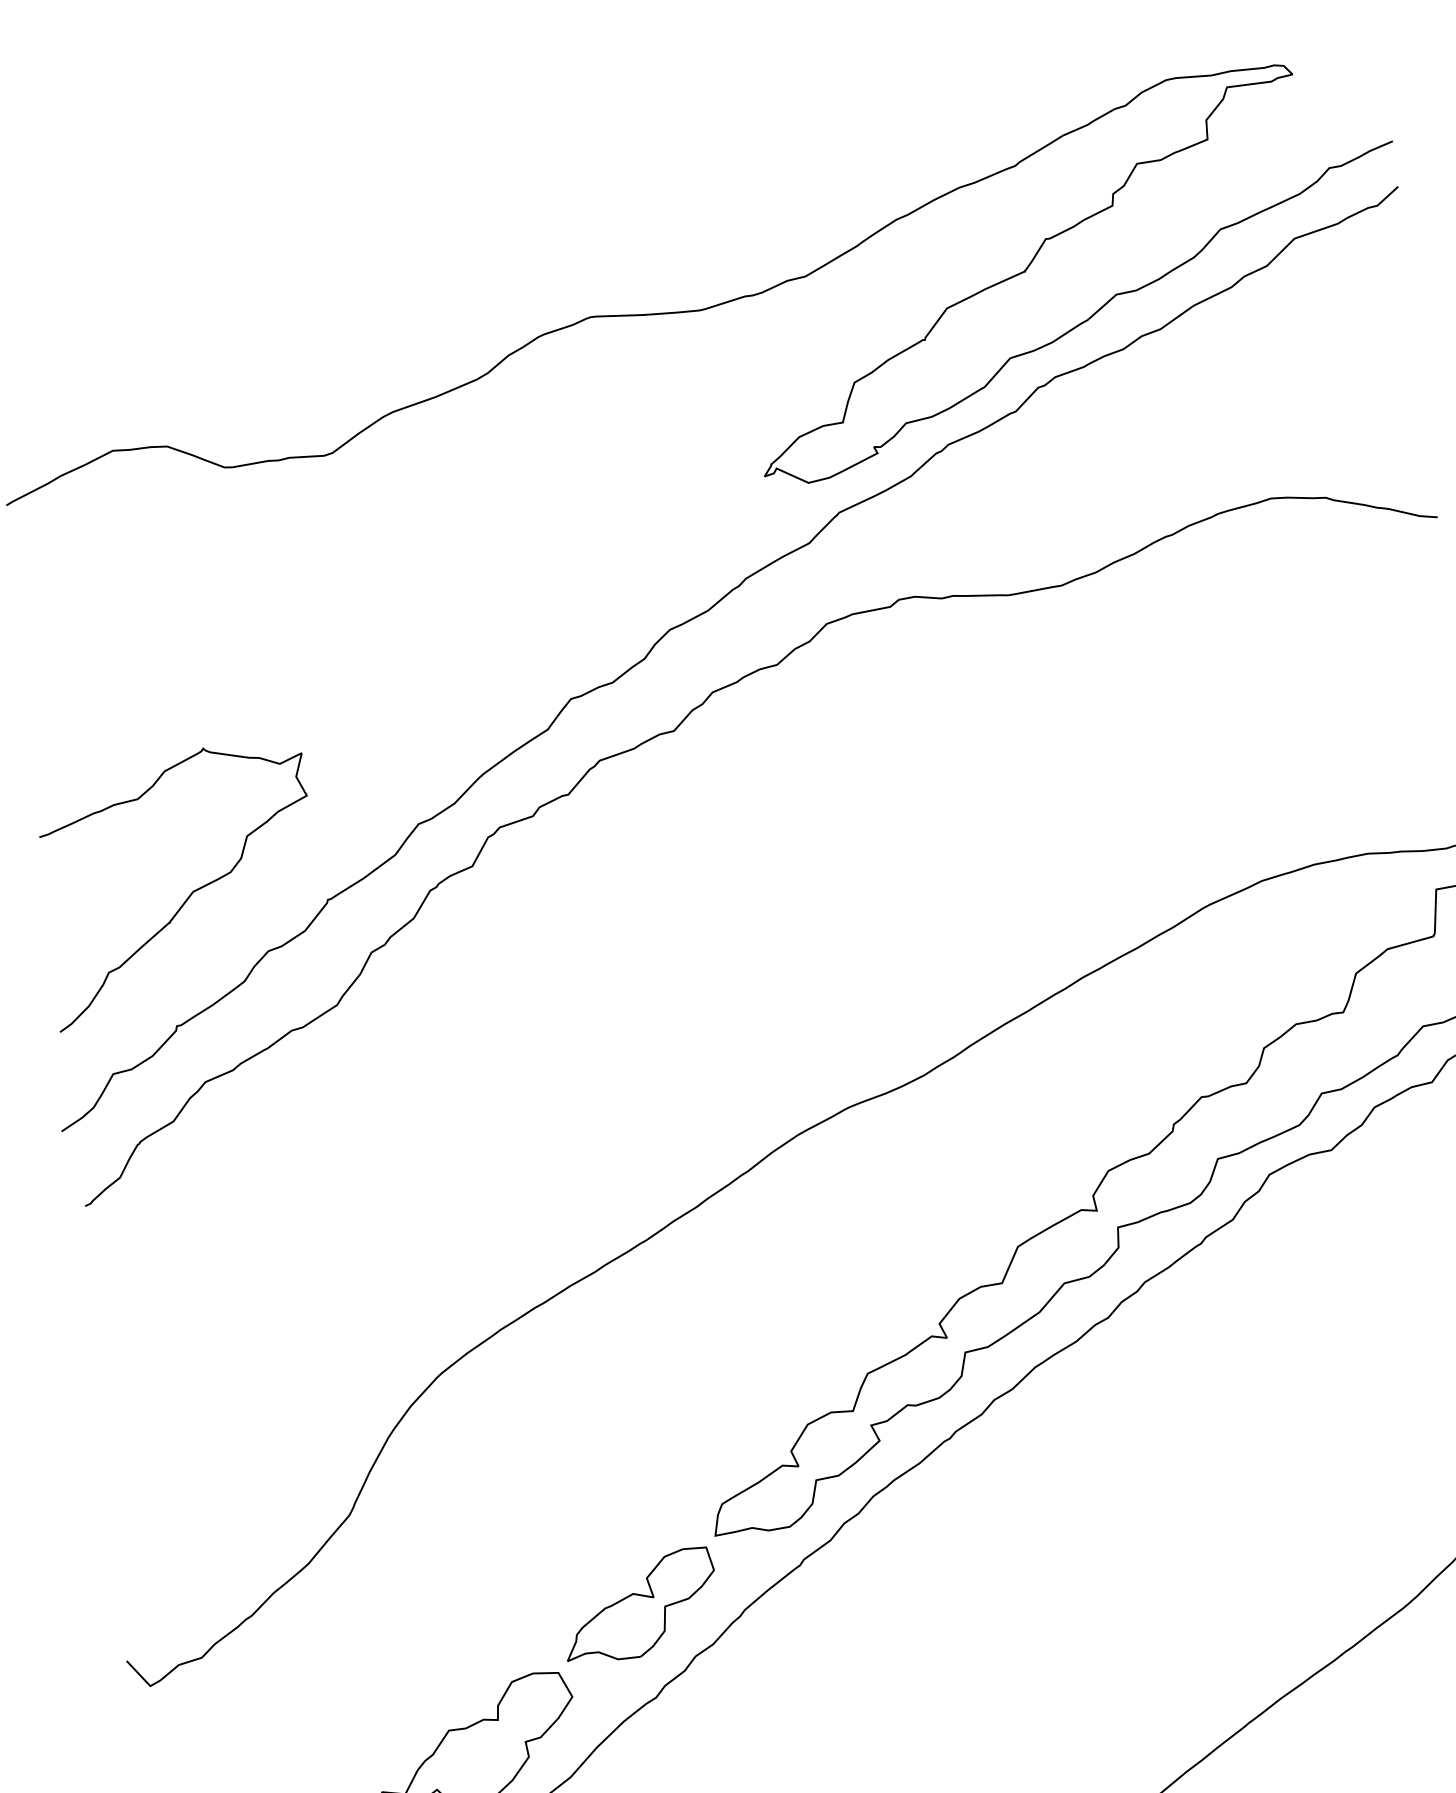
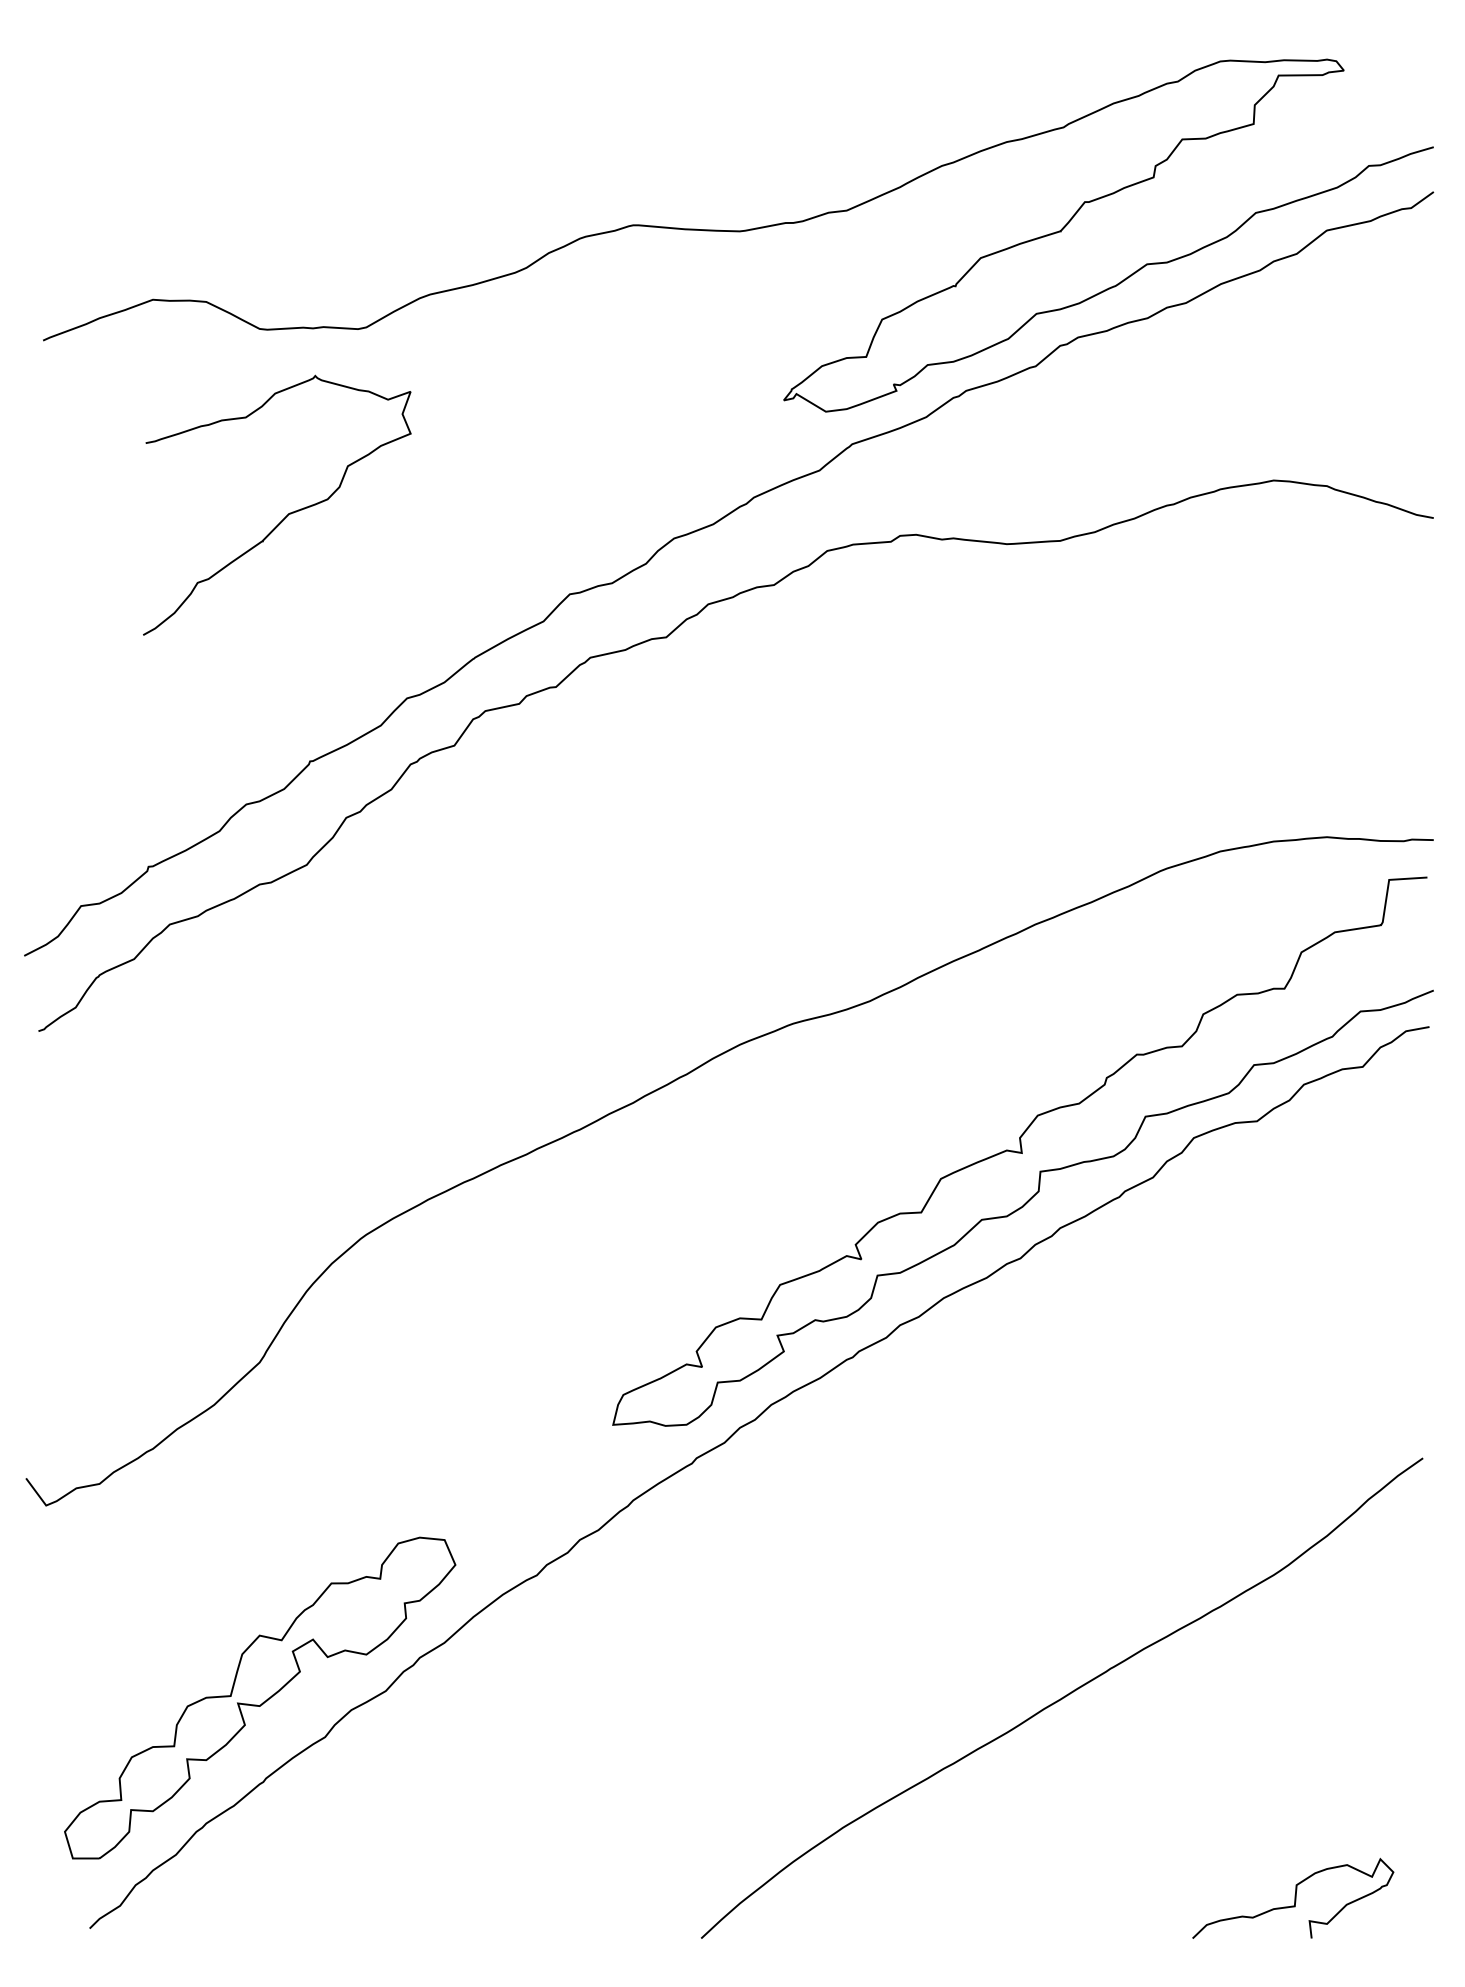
curve: (191, 892) -> (287, 514), moved
part: (639, 1605) -> (531, 1483), removed

